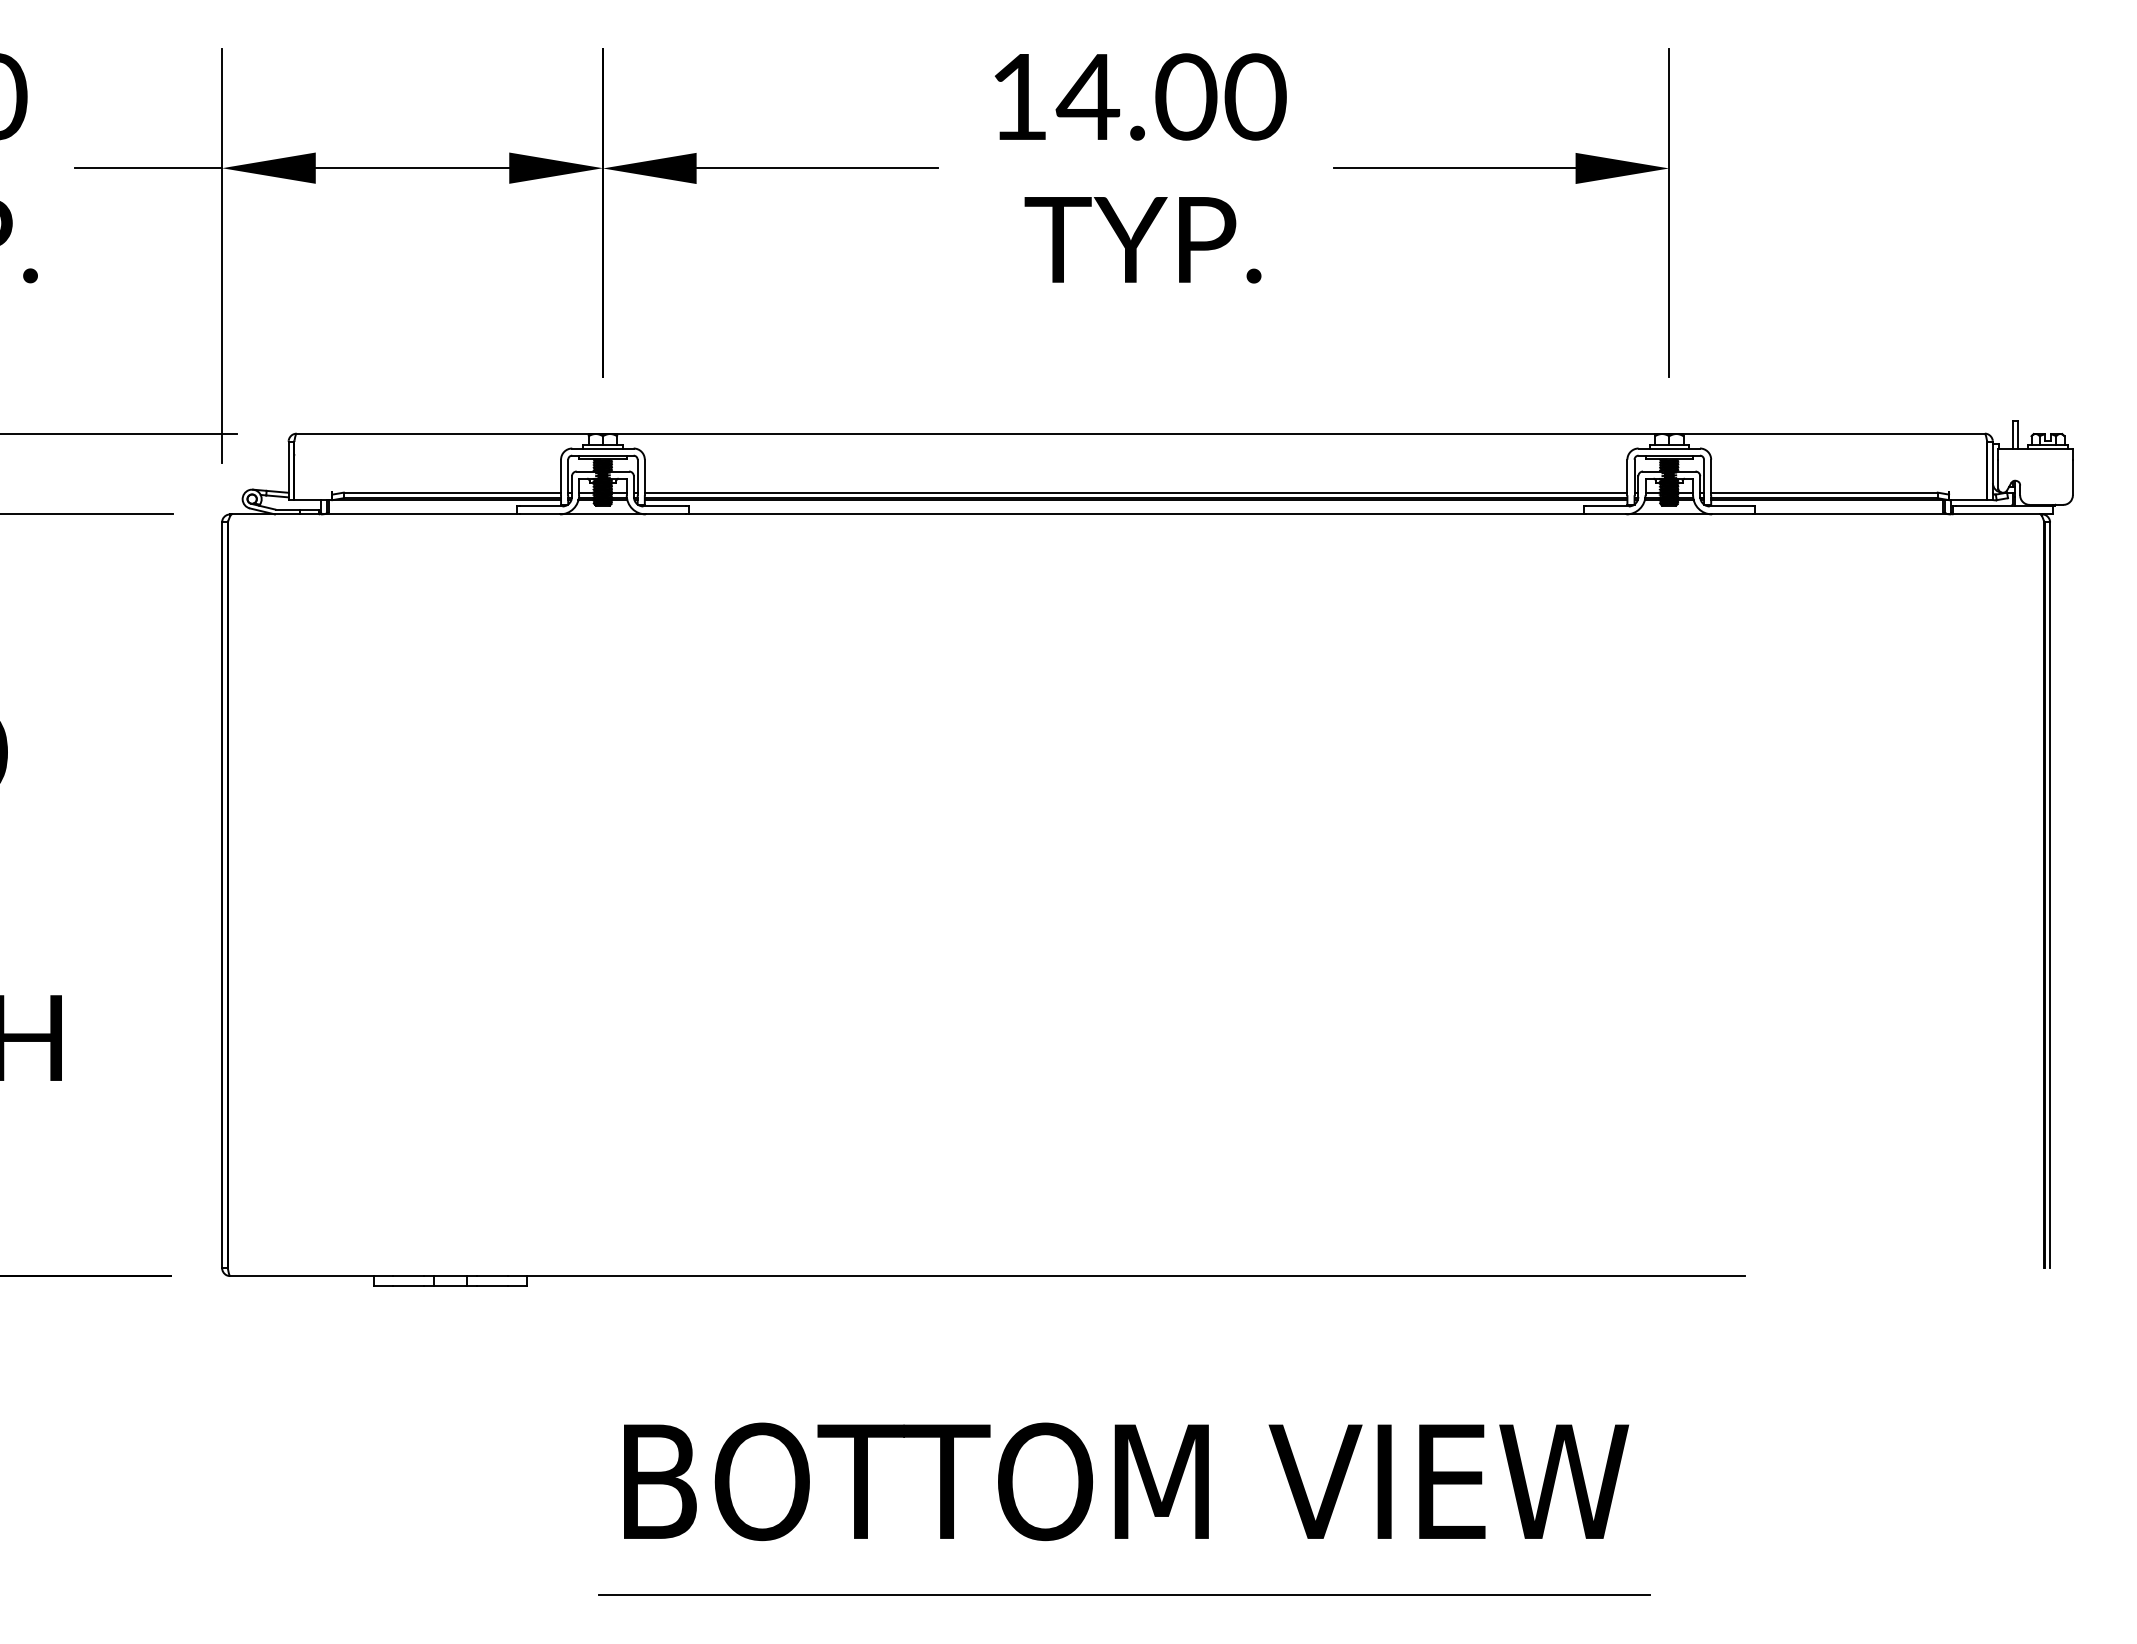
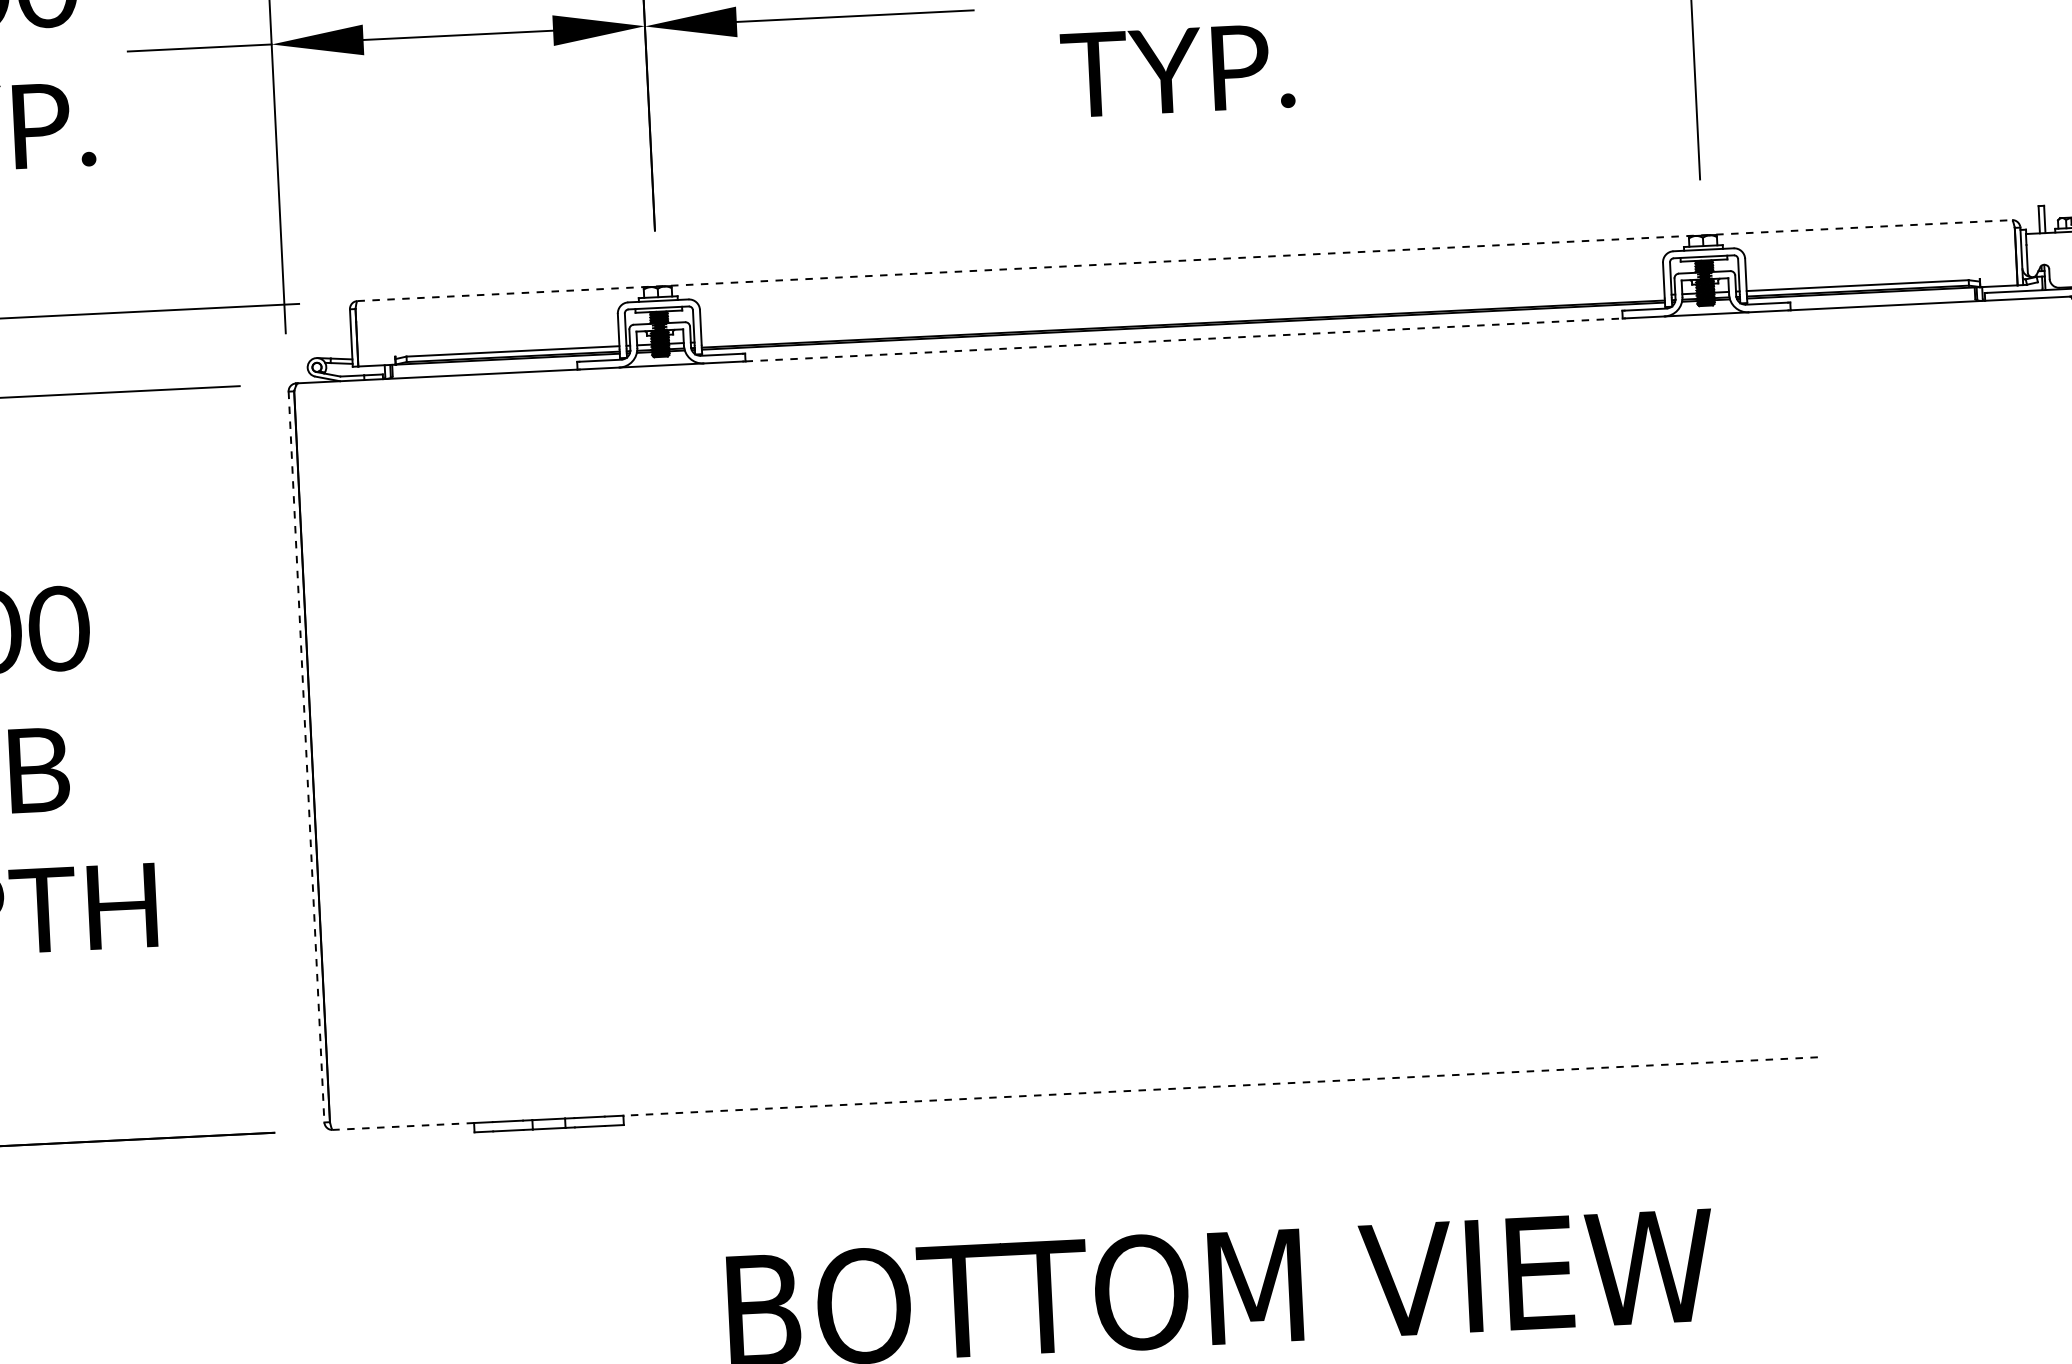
line: (1141, 433) -> (1185, 260), solid -> dashed
line: (1135, 492) -> (1182, 318), removed
line: (1136, 514) -> (1184, 340), solid -> dashed
line: (222, 895) -> (306, 757), solid -> dashed
line: (301, 1276) -> (402, 1126), solid -> dashed
line: (1135, 1276) -> (1220, 1086), solid -> dashed

